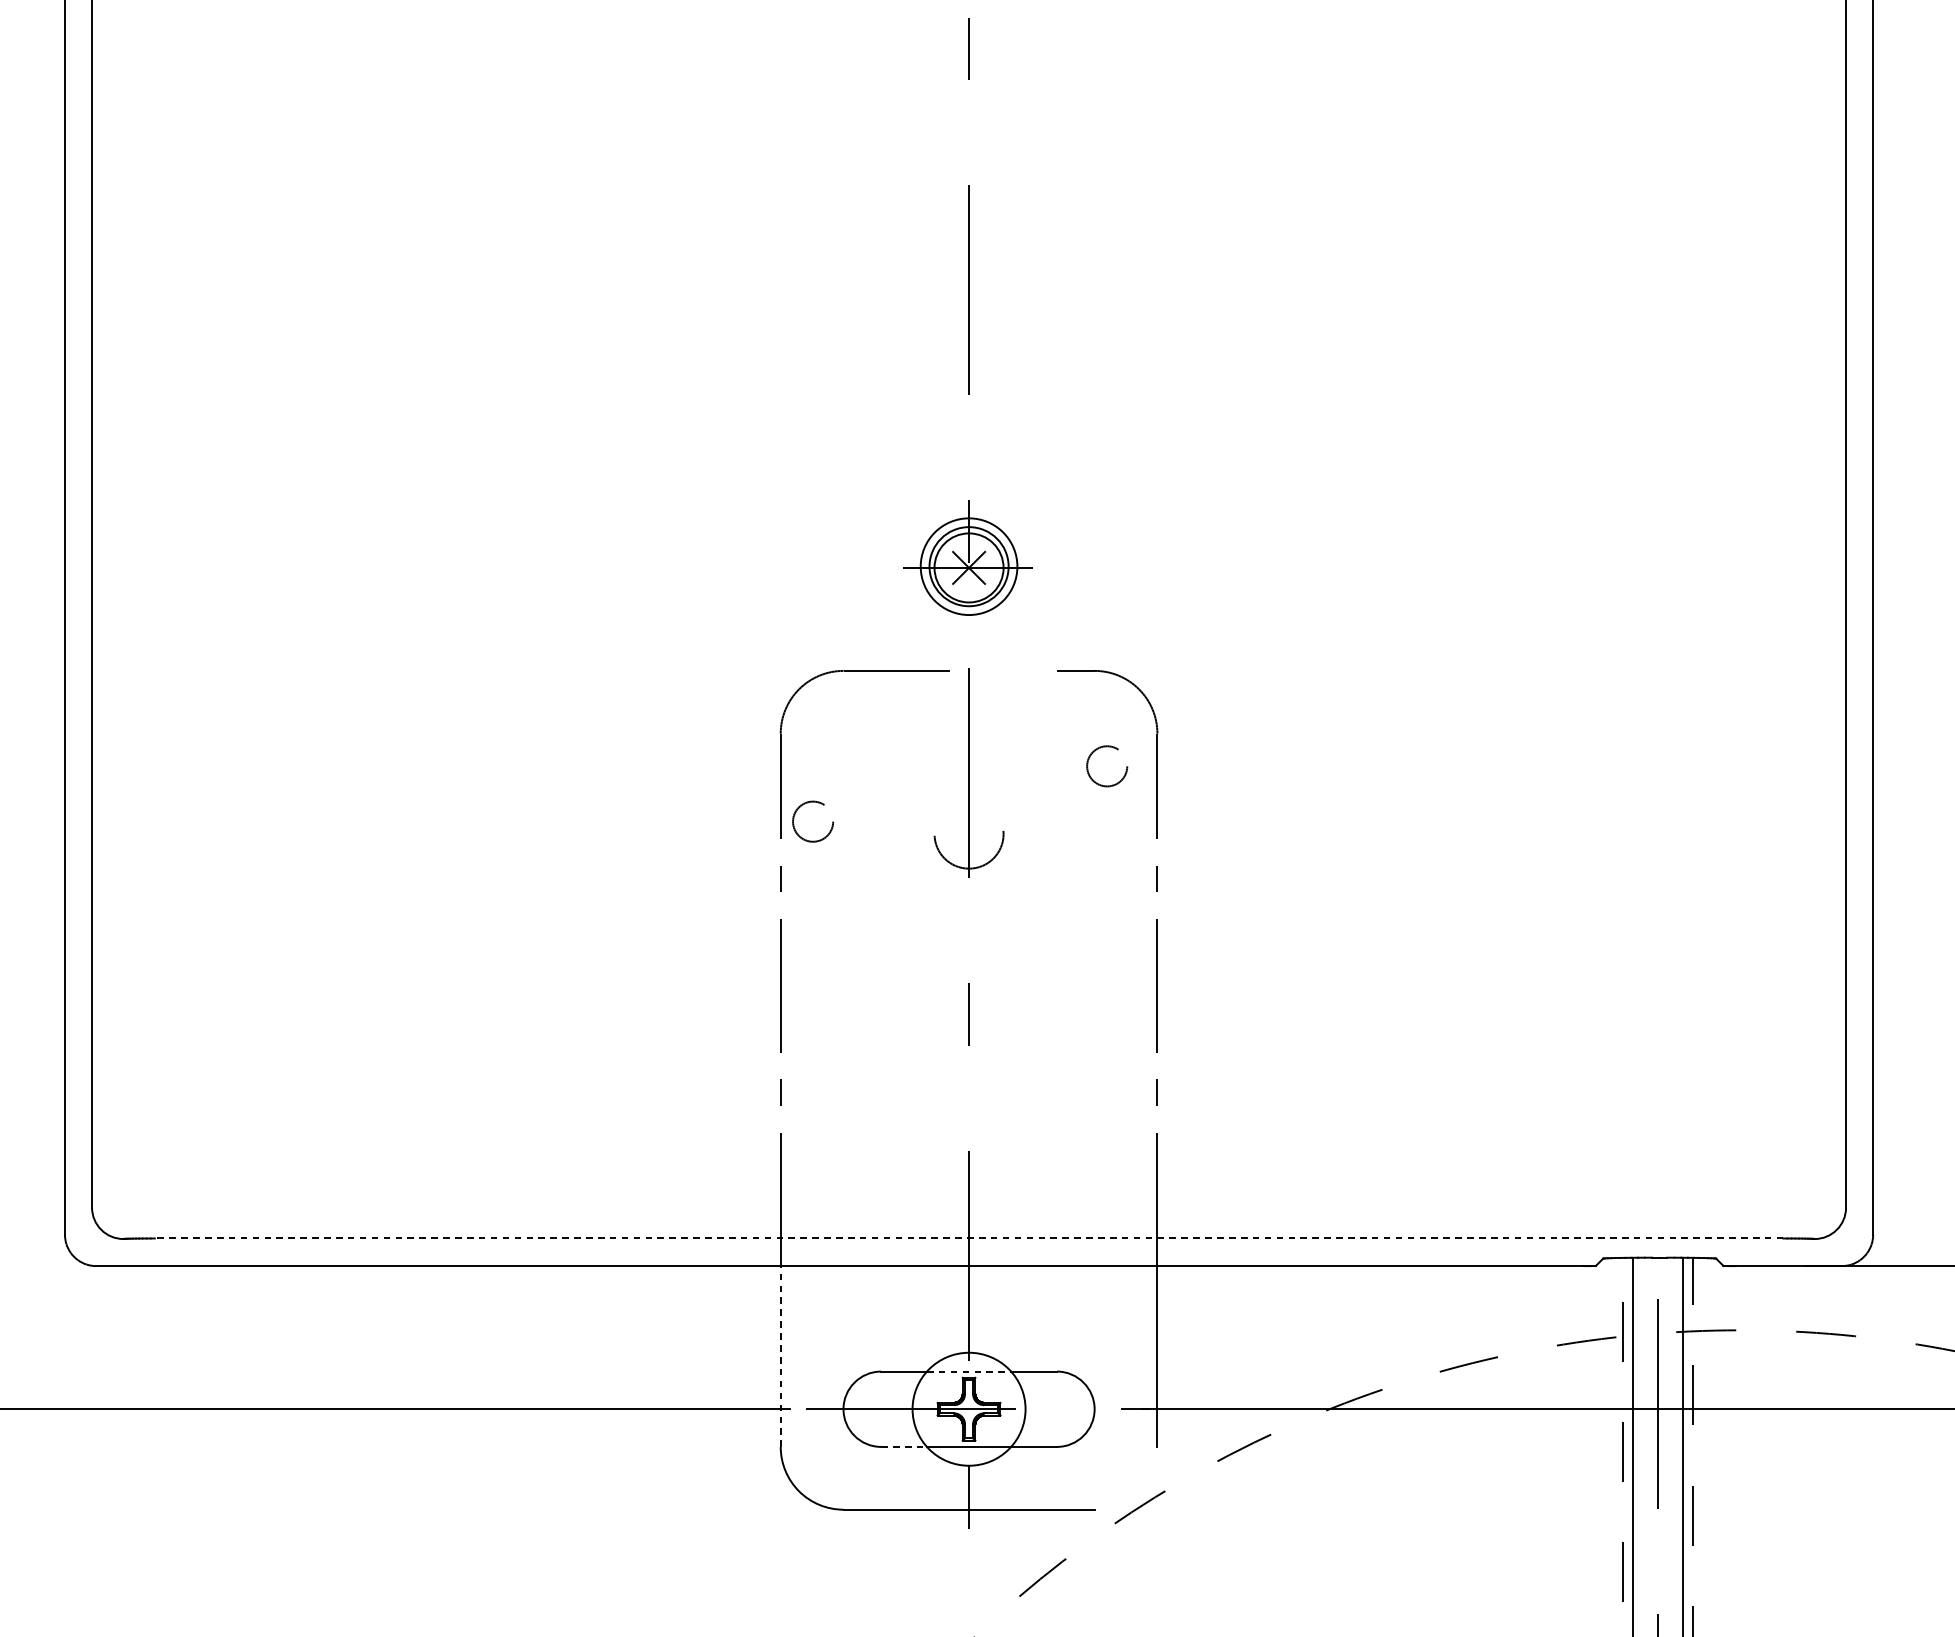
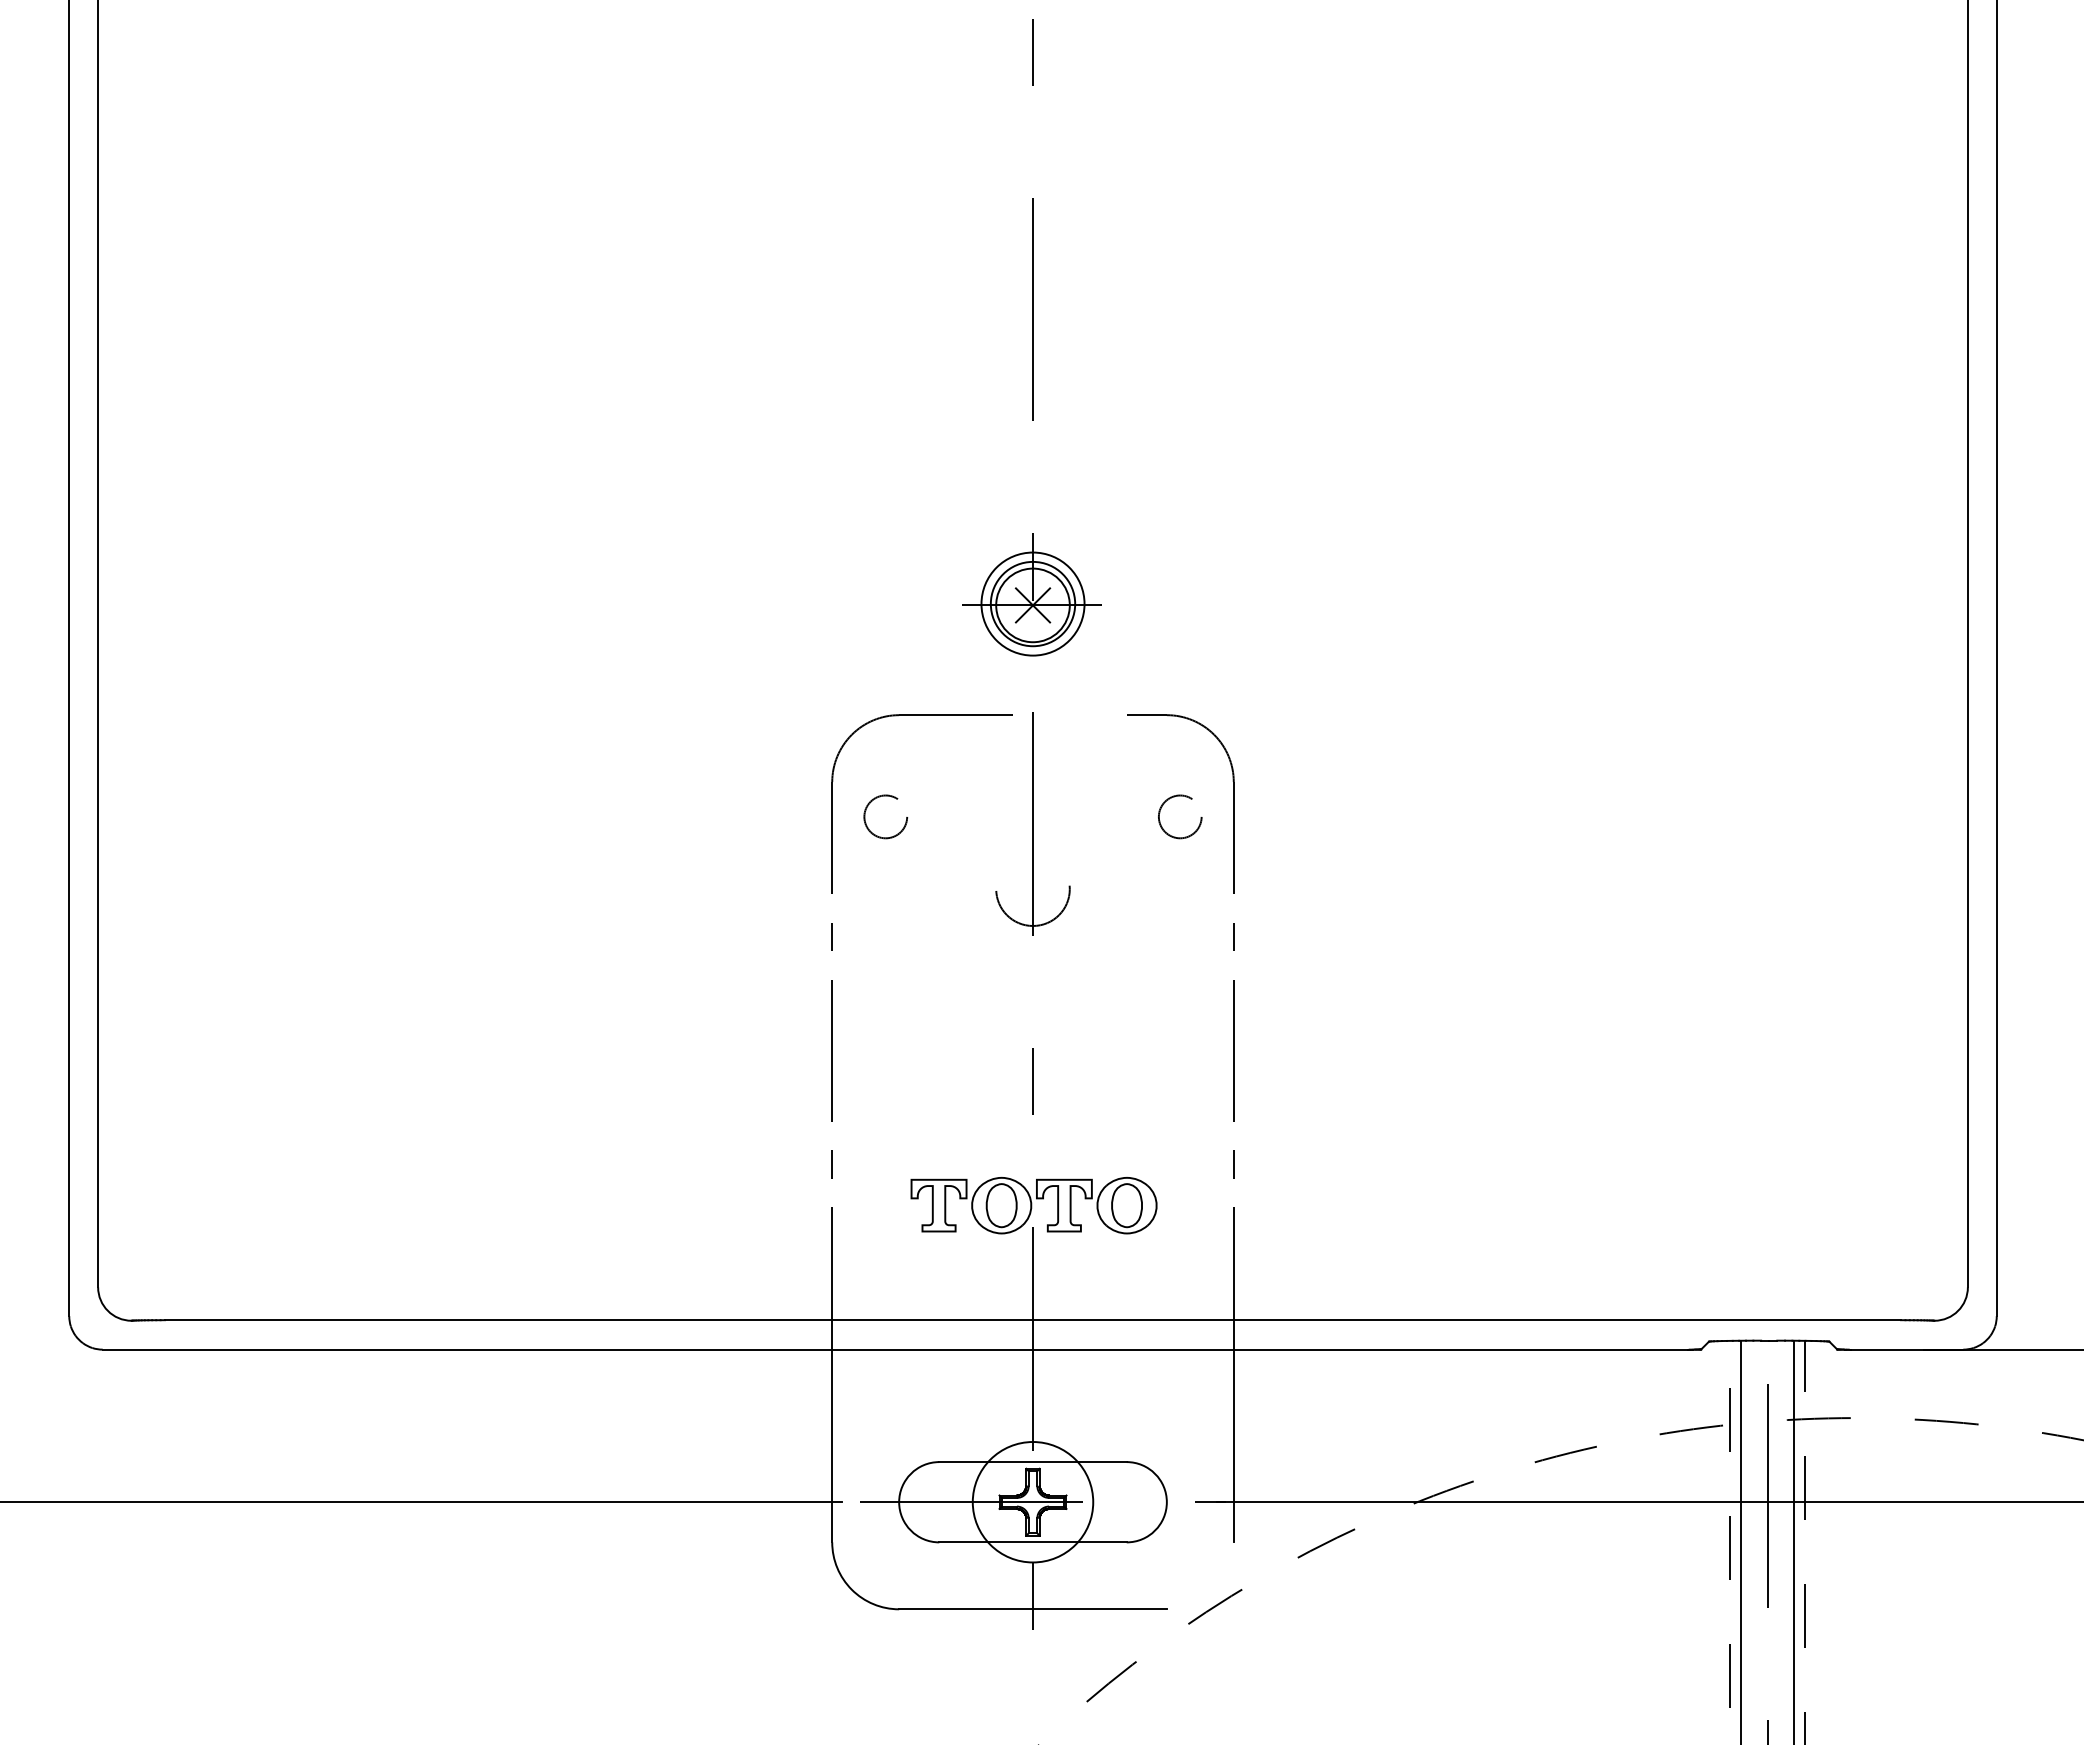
circle: (812, 821) -> (885, 816), moved
part: (969, 1130) -> (1033, 1205), added
line: (969, 1238) -> (1033, 1320), dashed -> solid
line: (780, 1356) -> (832, 1445), dashed -> solid
line: (969, 1371) -> (1033, 1462), dashed -> solid
line: (904, 1447) -> (964, 1542), dashed -> solid

